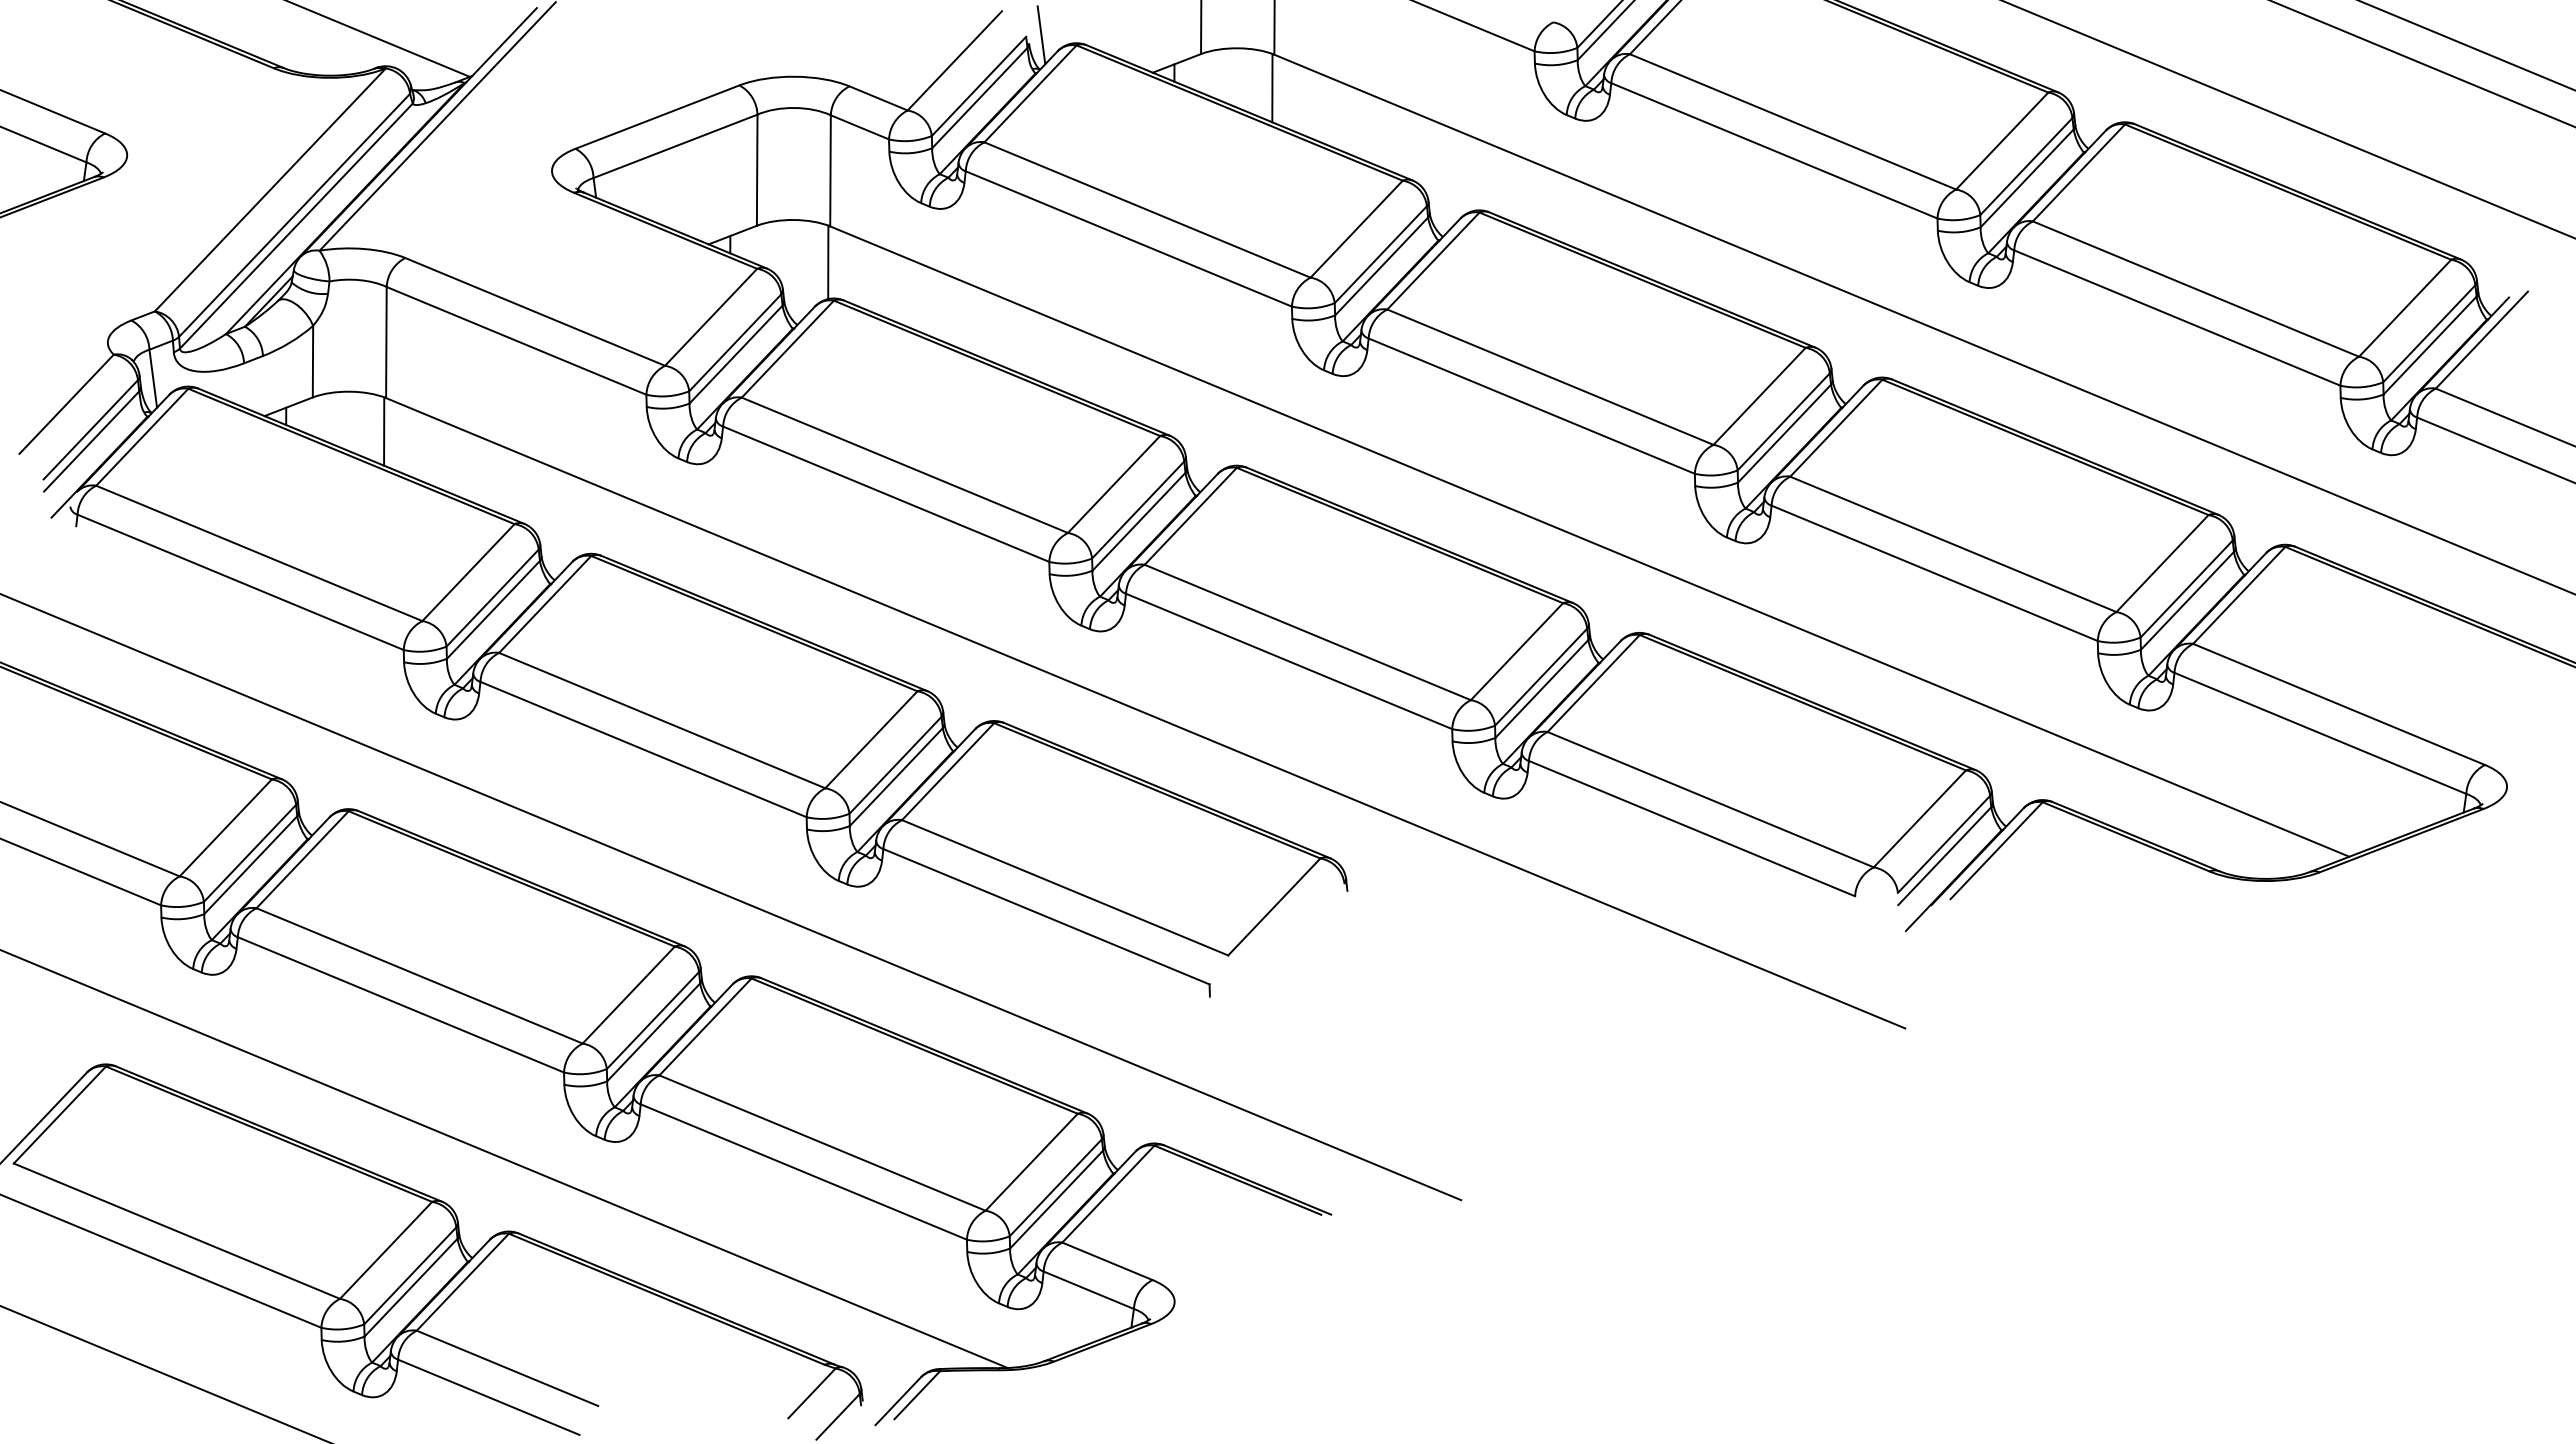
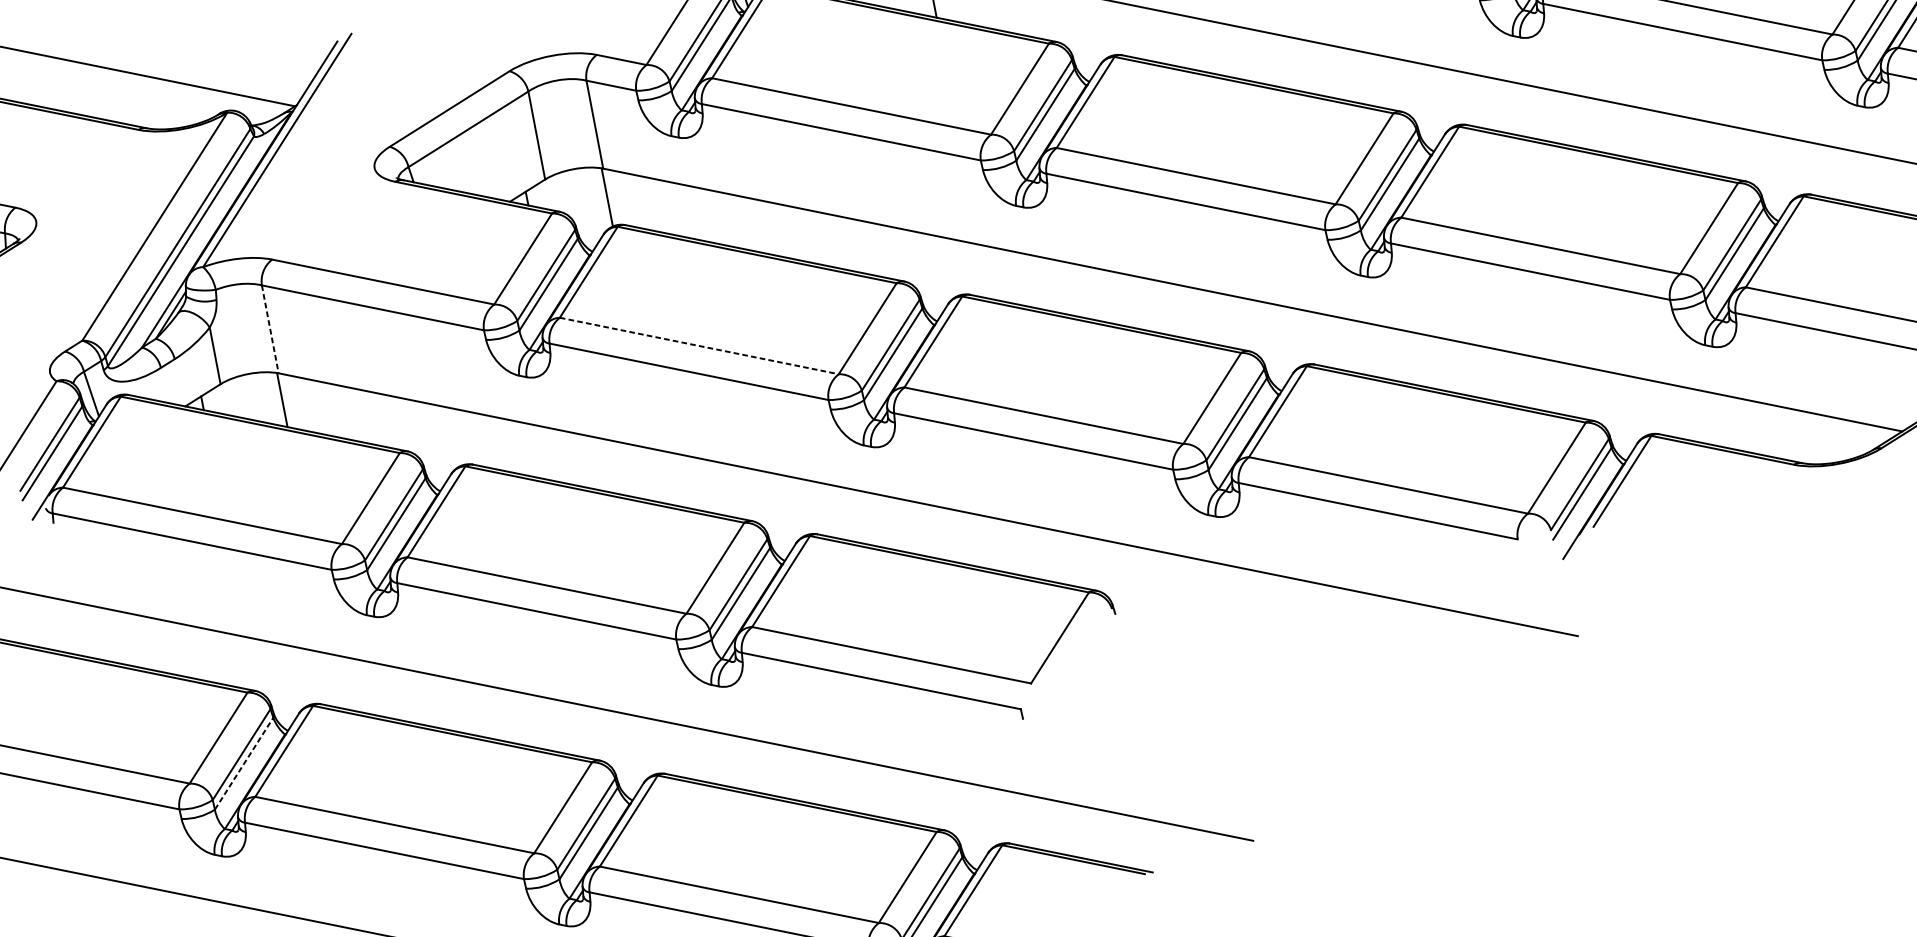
line: (386, 342) -> (270, 329), solid -> dashed
line: (904, 465) -> (699, 346), solid -> dashed
line: (250, 865) -> (243, 764), solid -> dashed

